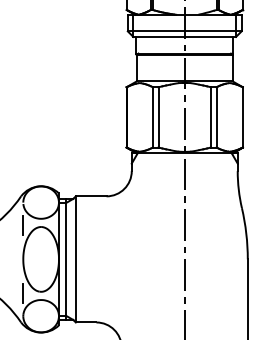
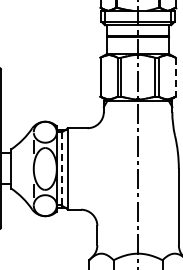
line: (242, 117) -> (175, 77), solid -> dashed
line: (66, 260) -> (61, 169), solid -> dashed

